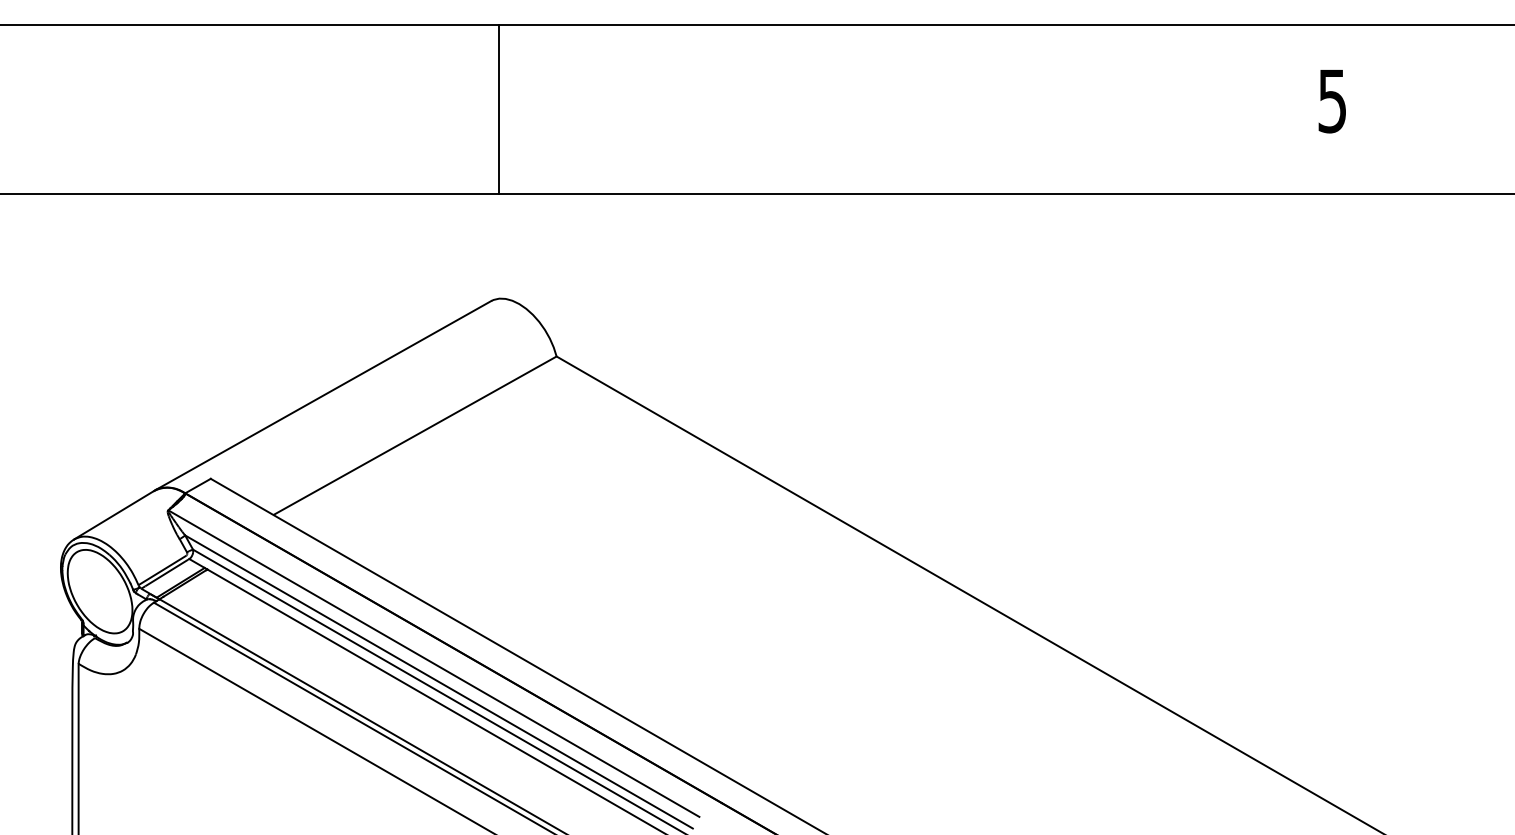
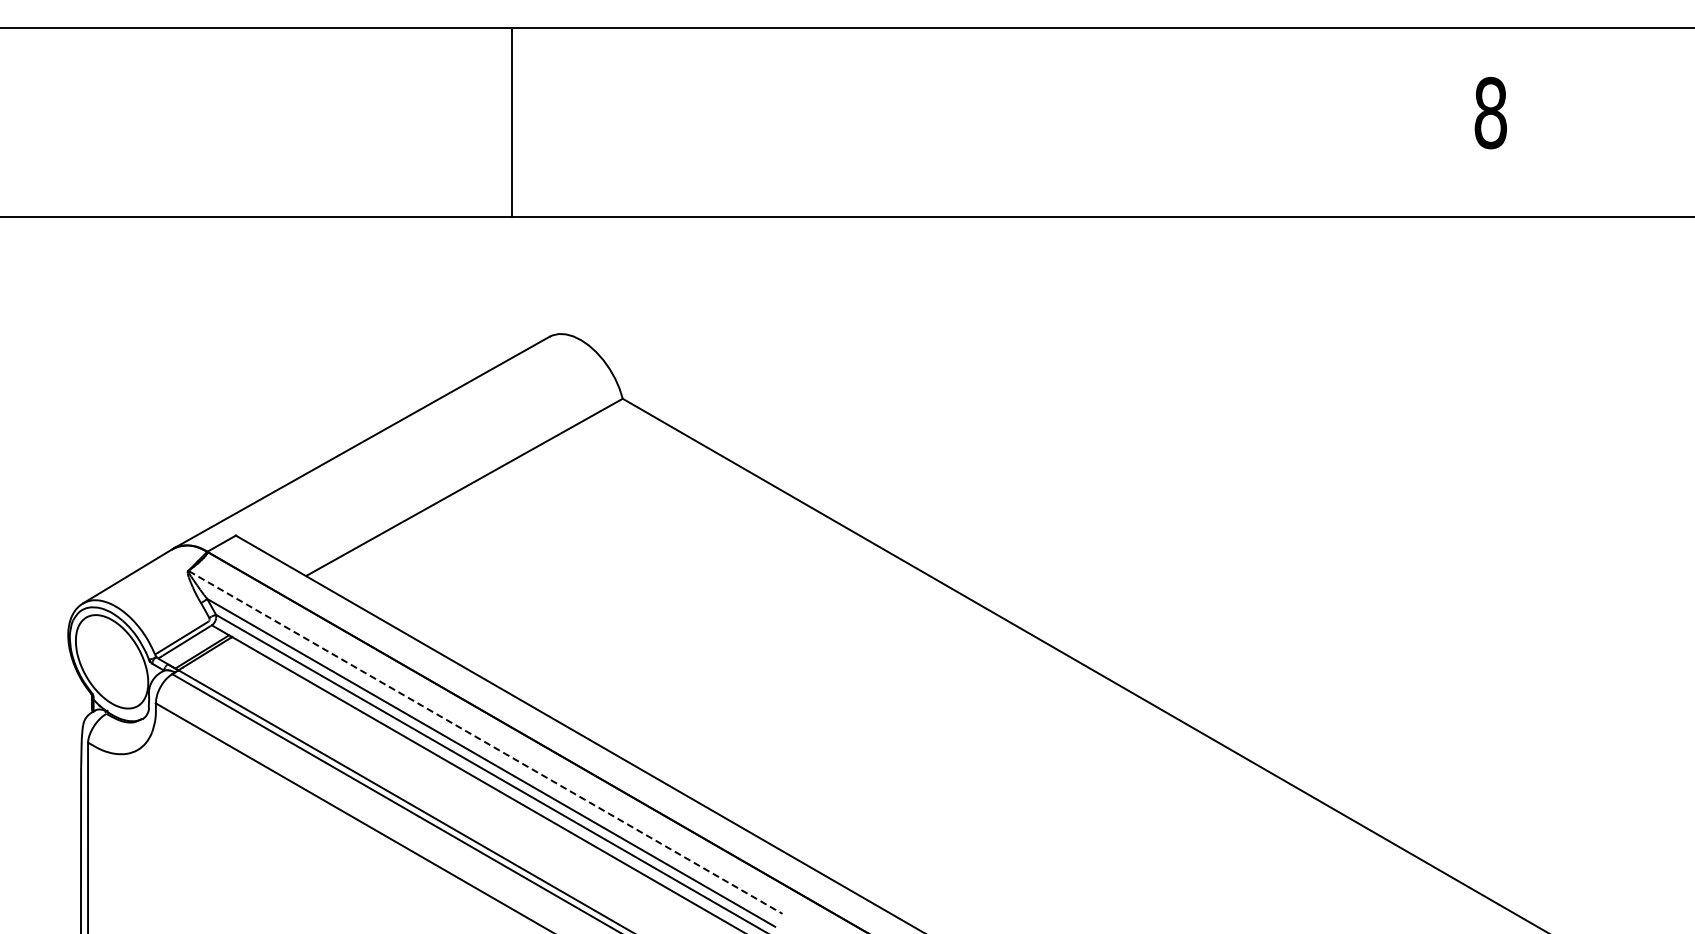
text: (1332, 100) -> (1490, 112), 5 -> 8
line: (499, 108) -> (511, 121), moved
line: (433, 663) -> (485, 742), solid -> dashed

